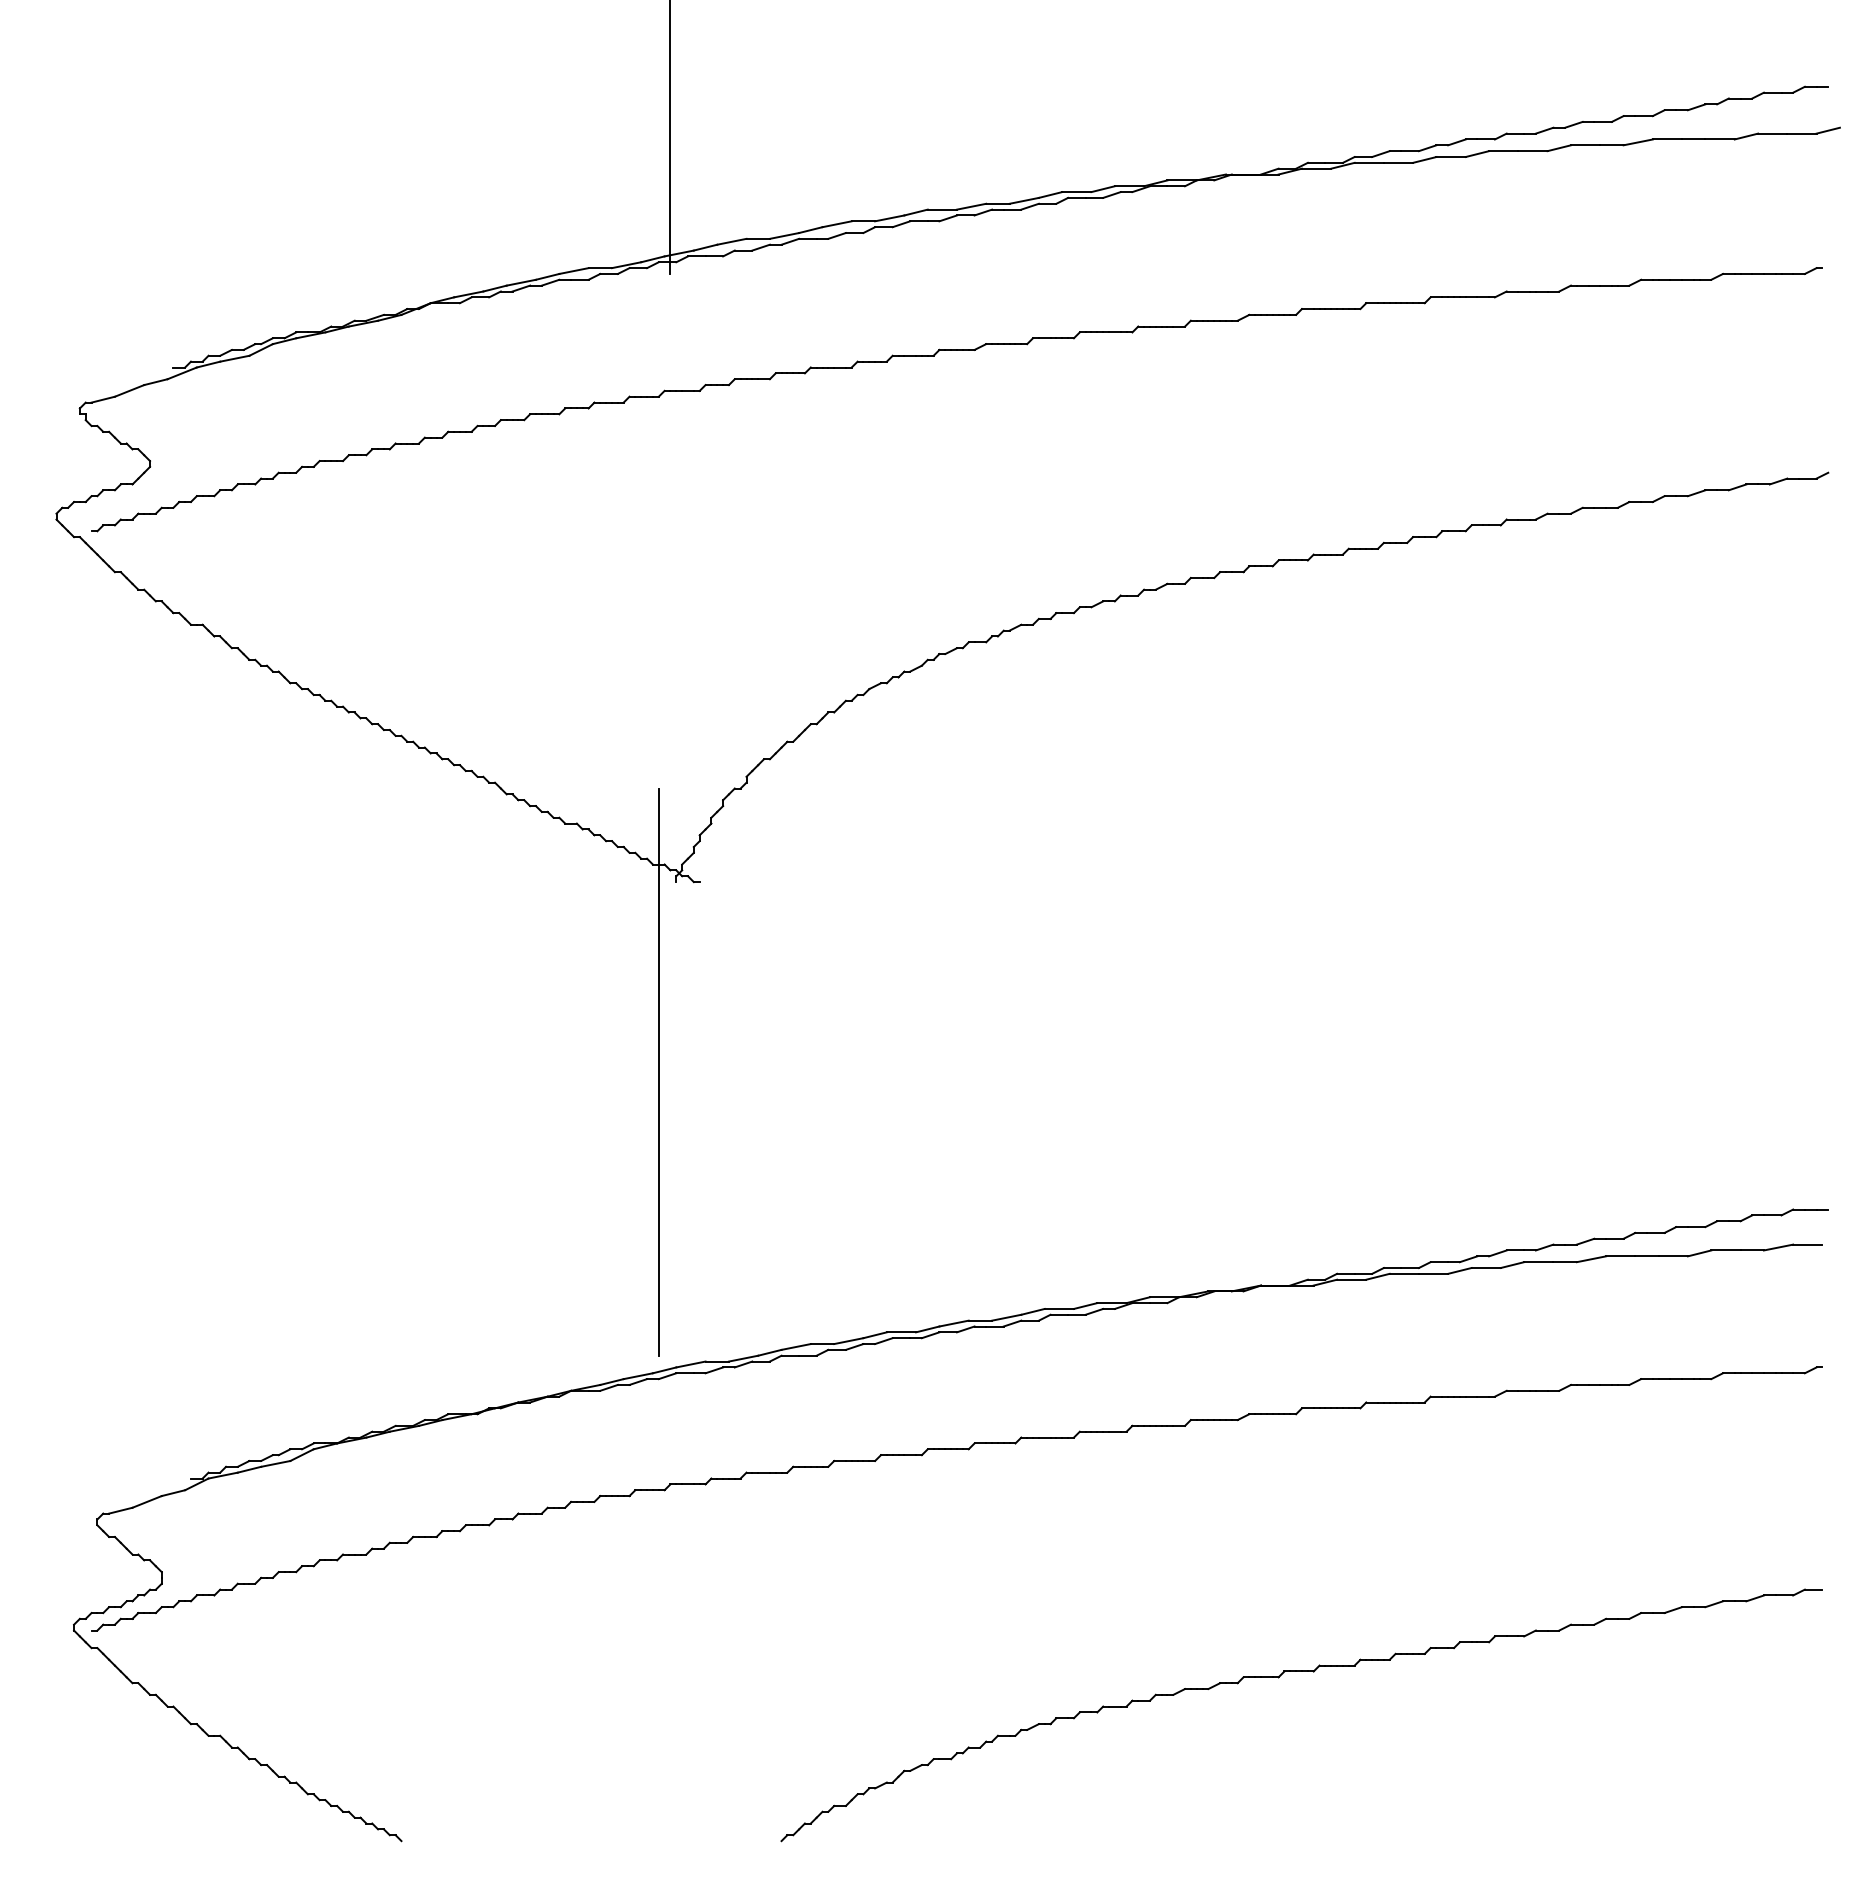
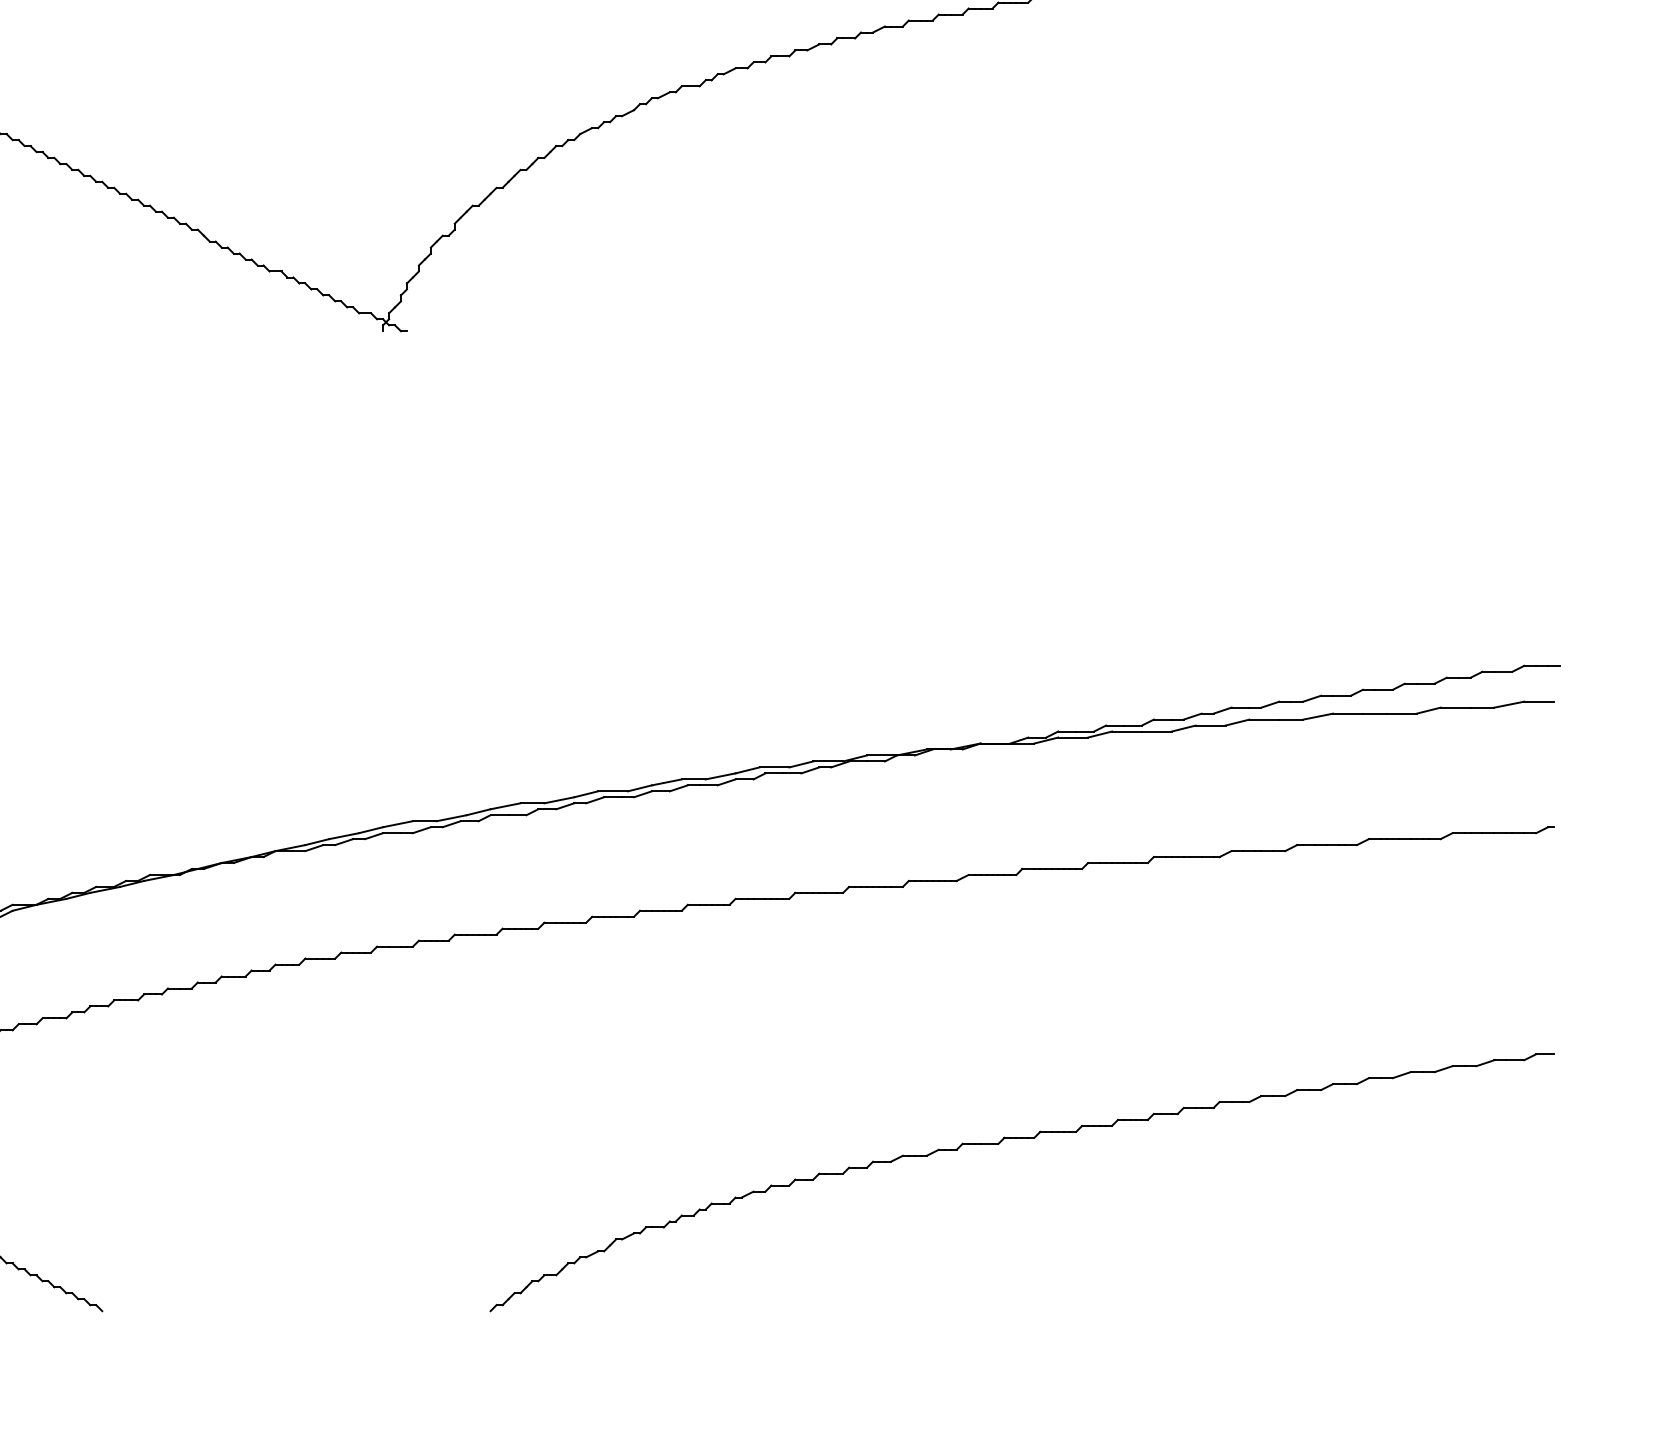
line: (658, 1071) -> (364, 524), removed

